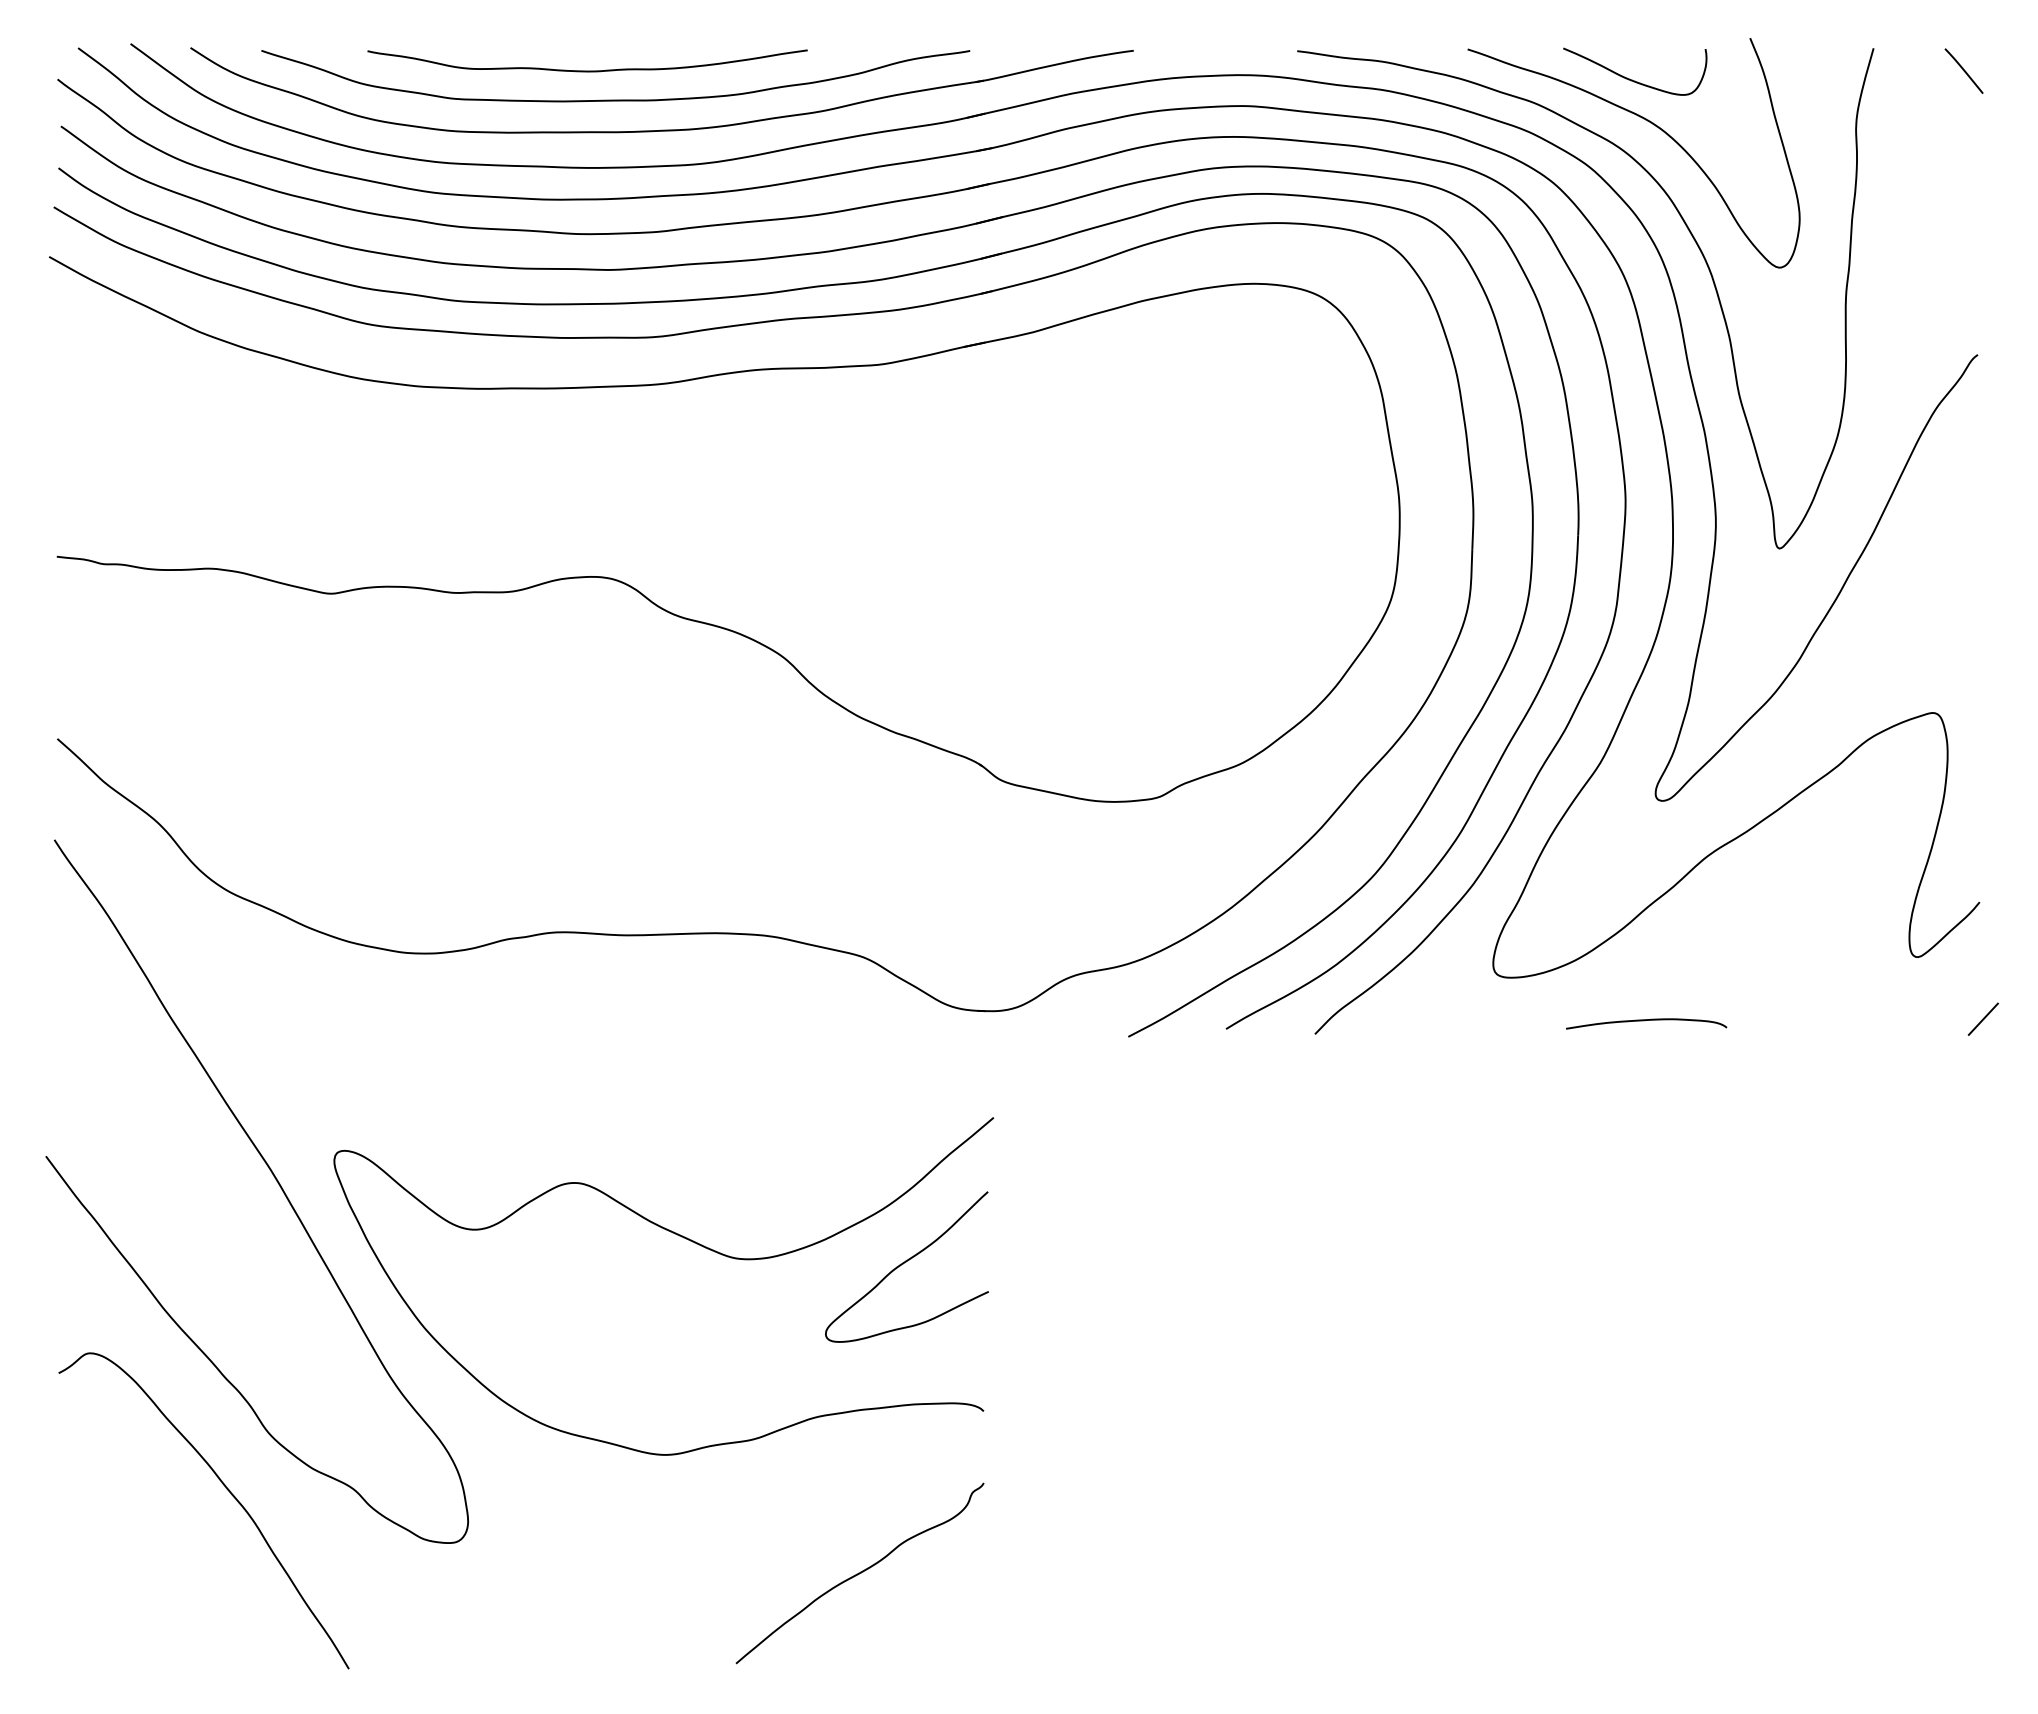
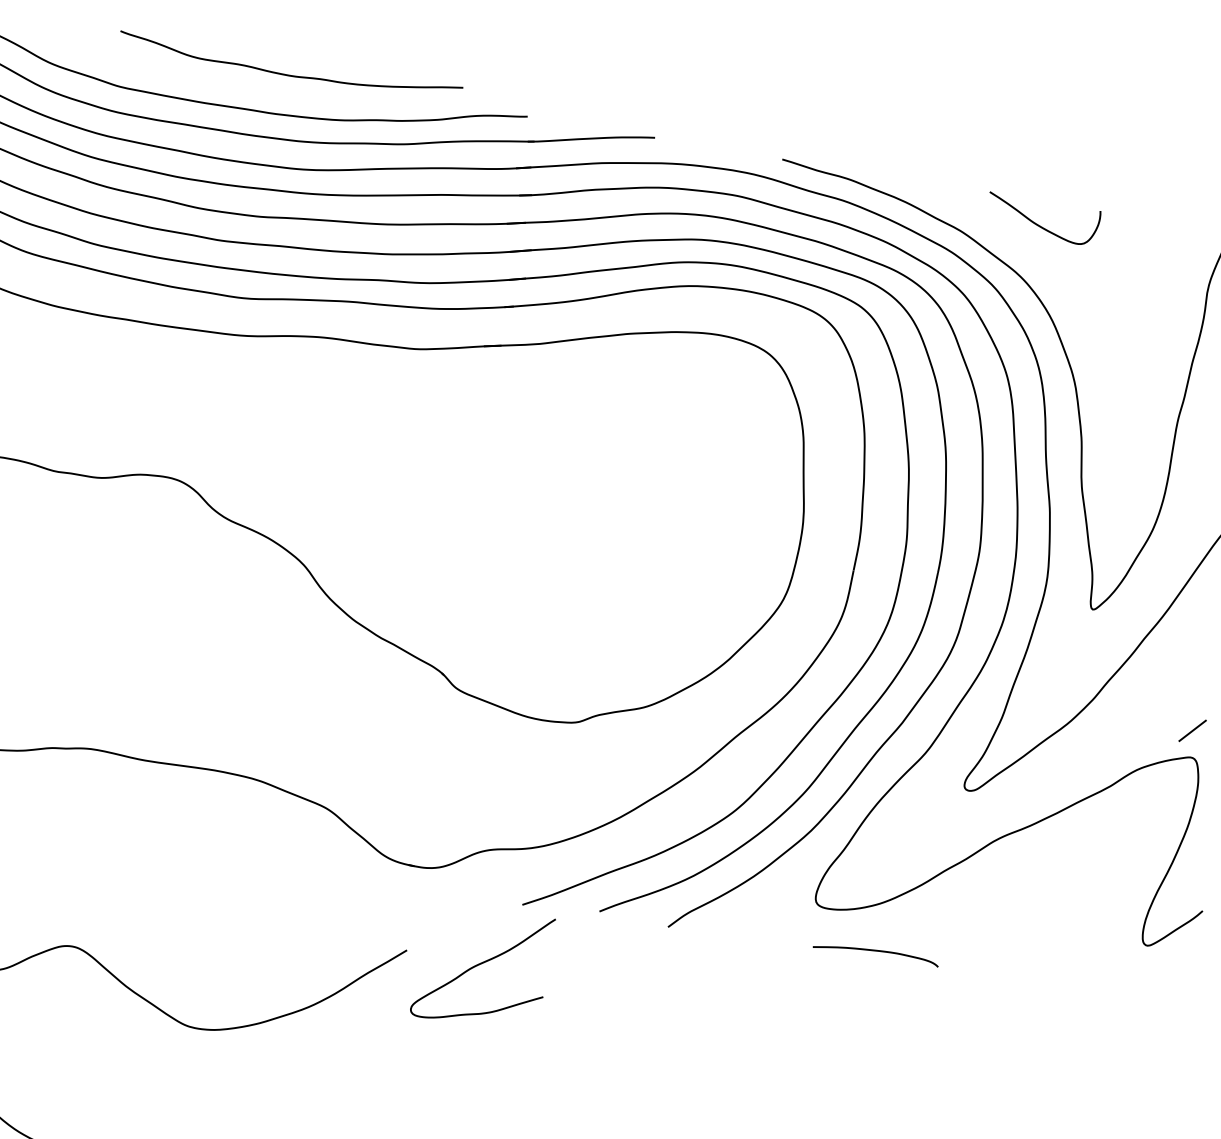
curve: (587, 70) -> (289, 74), moved
curve: (1653, 125) -> (1050, 263), removed
line: (1982, 1018) -> (1192, 730), moved
curve: (1644, 1021) -> (874, 951), moved
curve: (904, 1263) -> (481, 964), moved

